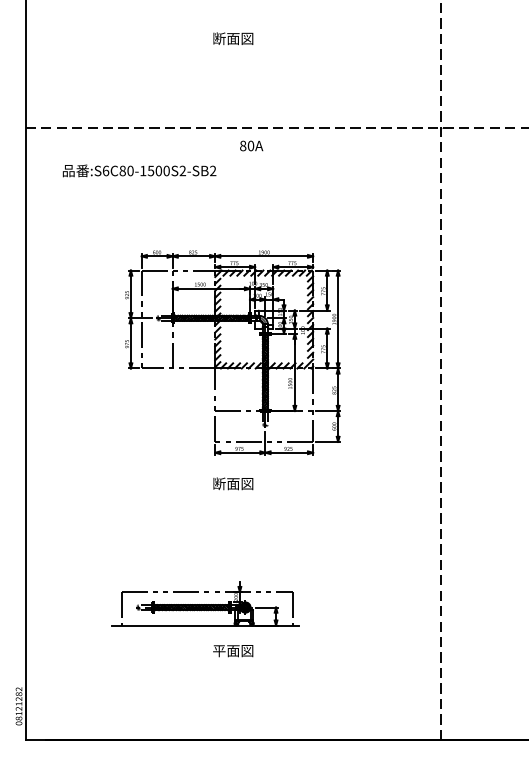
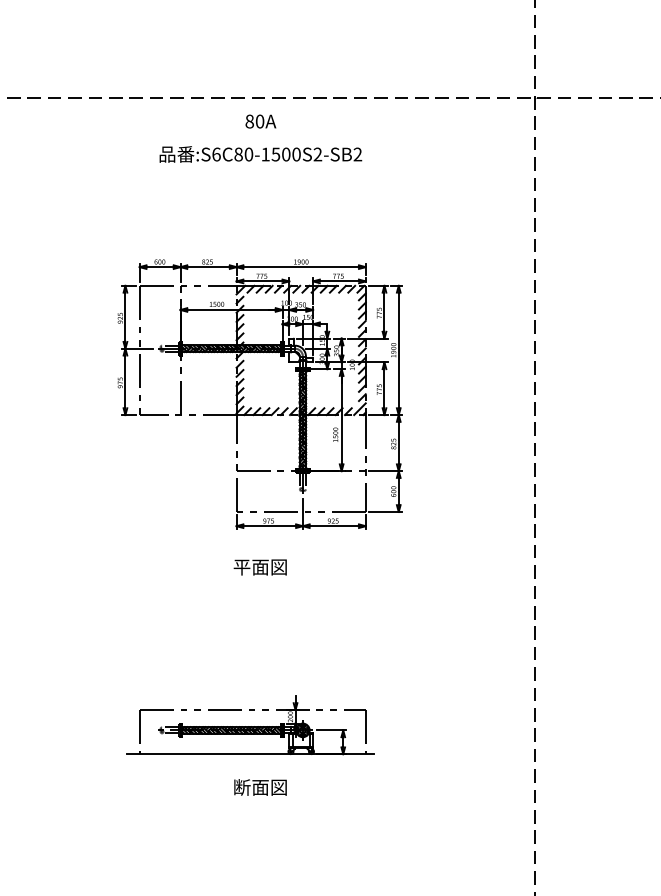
text: (251, 145) -> (260, 120), moved
text: (139, 170) -> (260, 153), moved
text: (219, 483) -> (242, 566), 断面図 -> 平面図
part: (205, 603) -> (250, 725), moved
text: (219, 650) -> (242, 787), 平面図 -> 断面図

